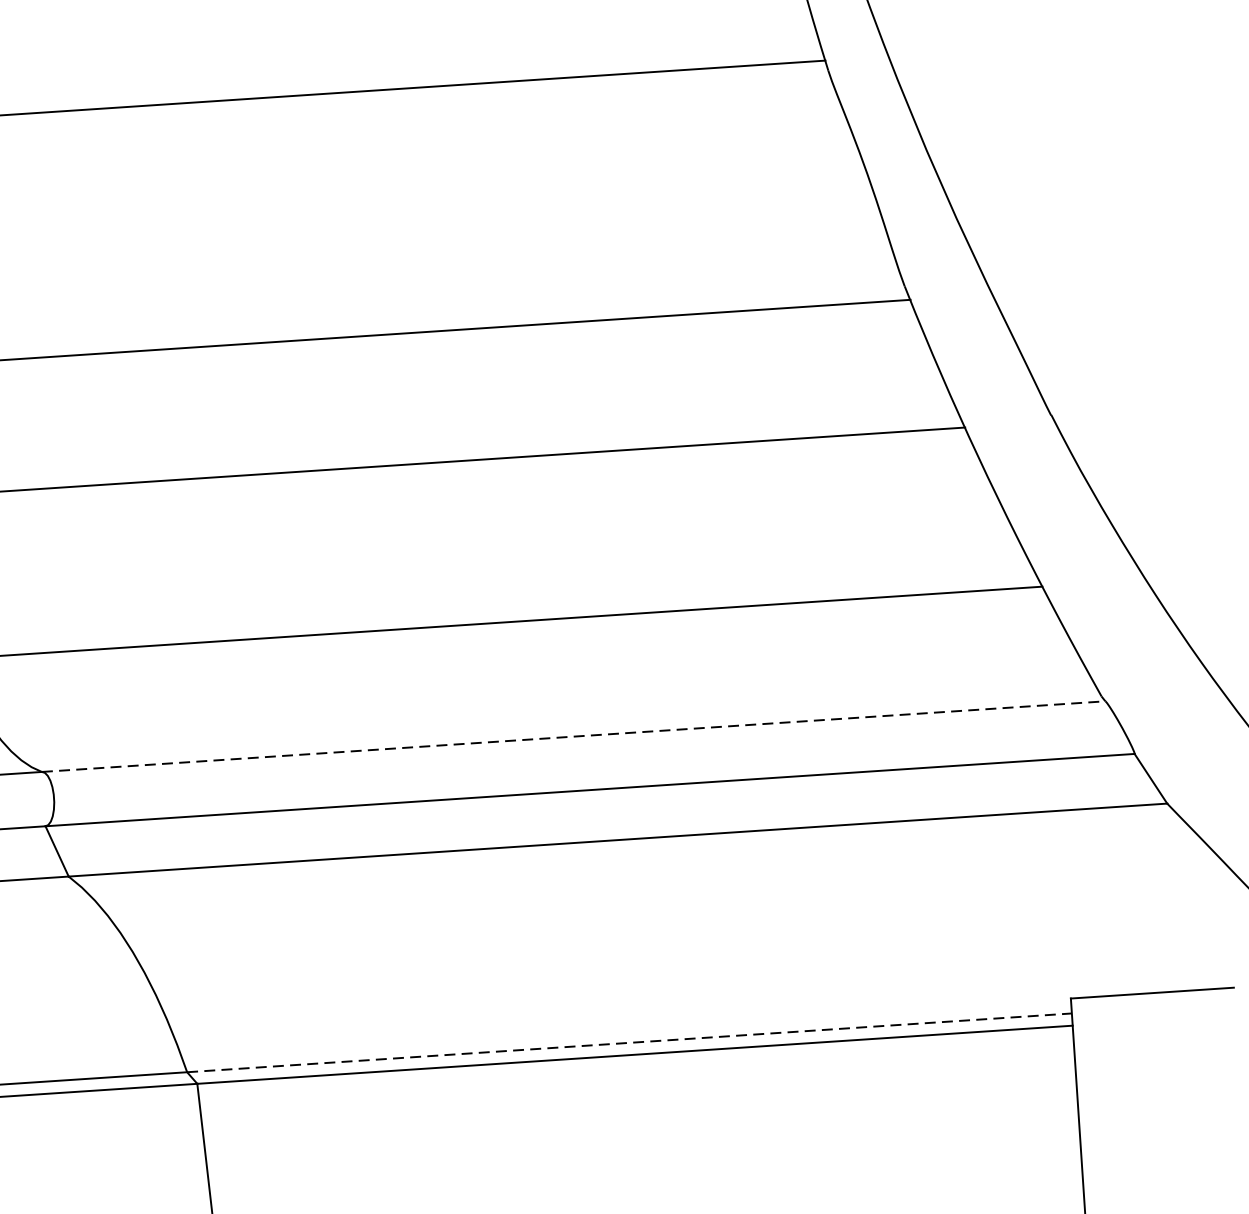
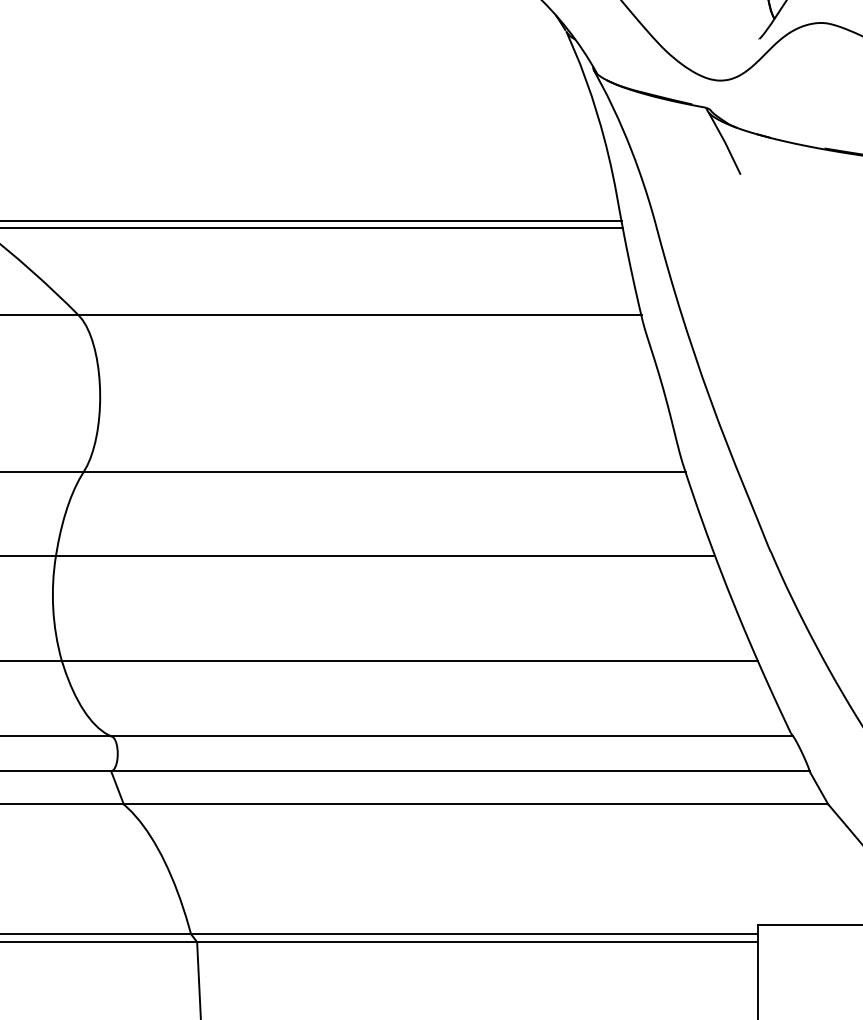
line: (574, 736) -> (452, 736), dashed -> solid
line: (629, 1043) -> (474, 934), dashed -> solid

